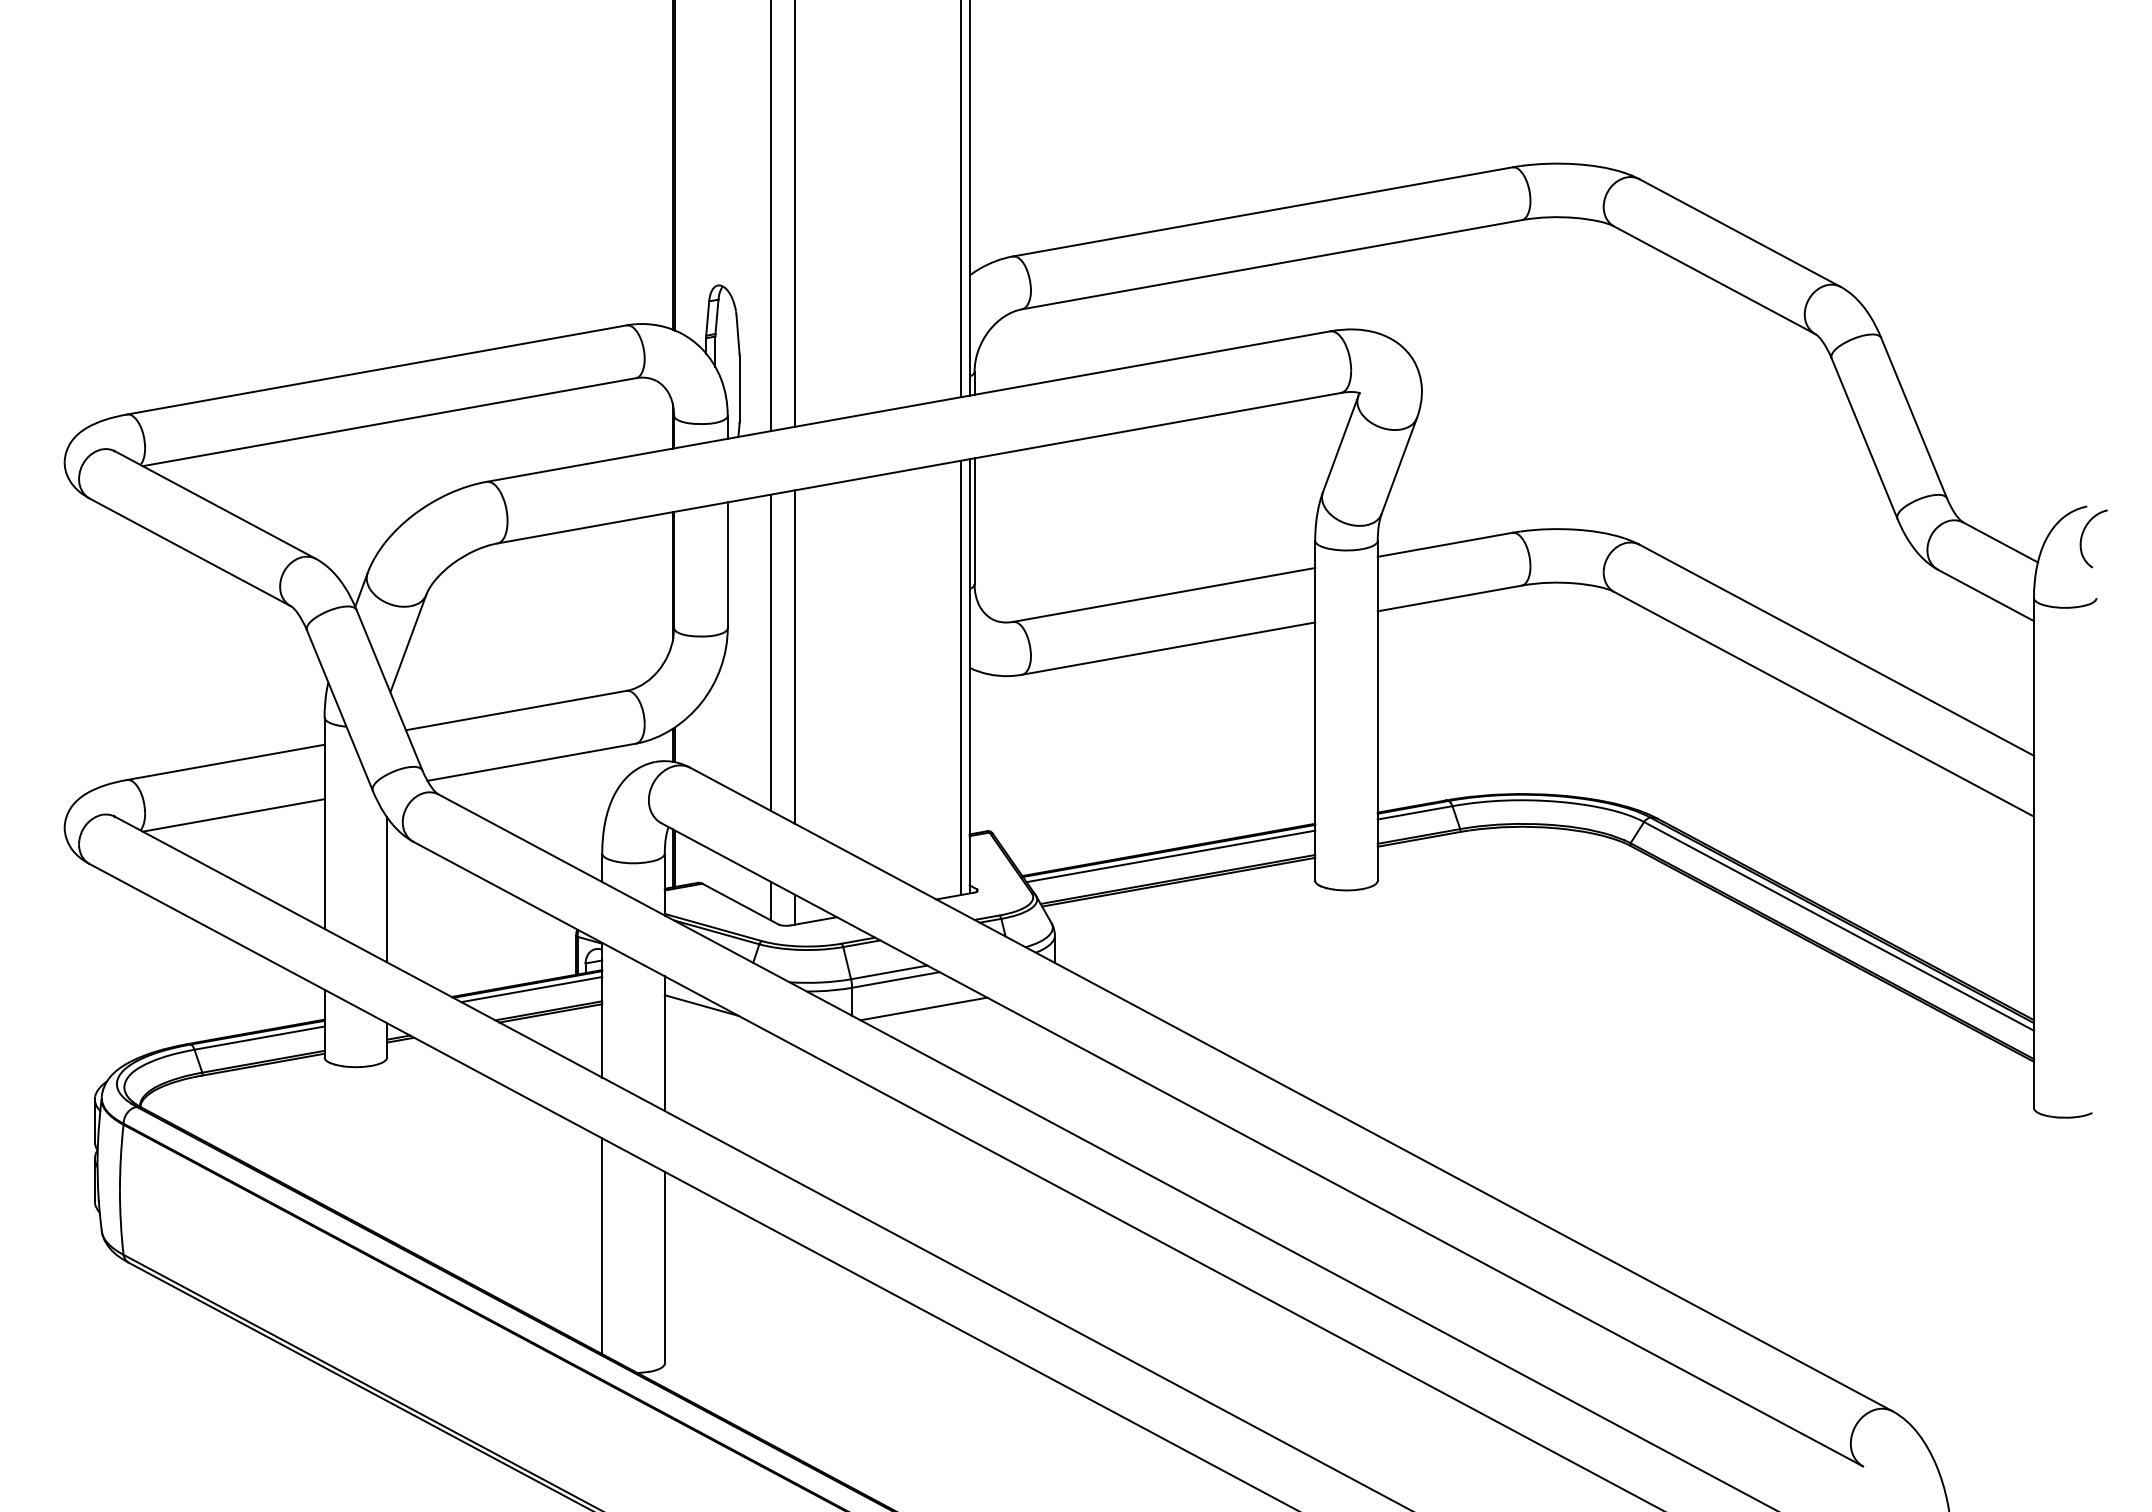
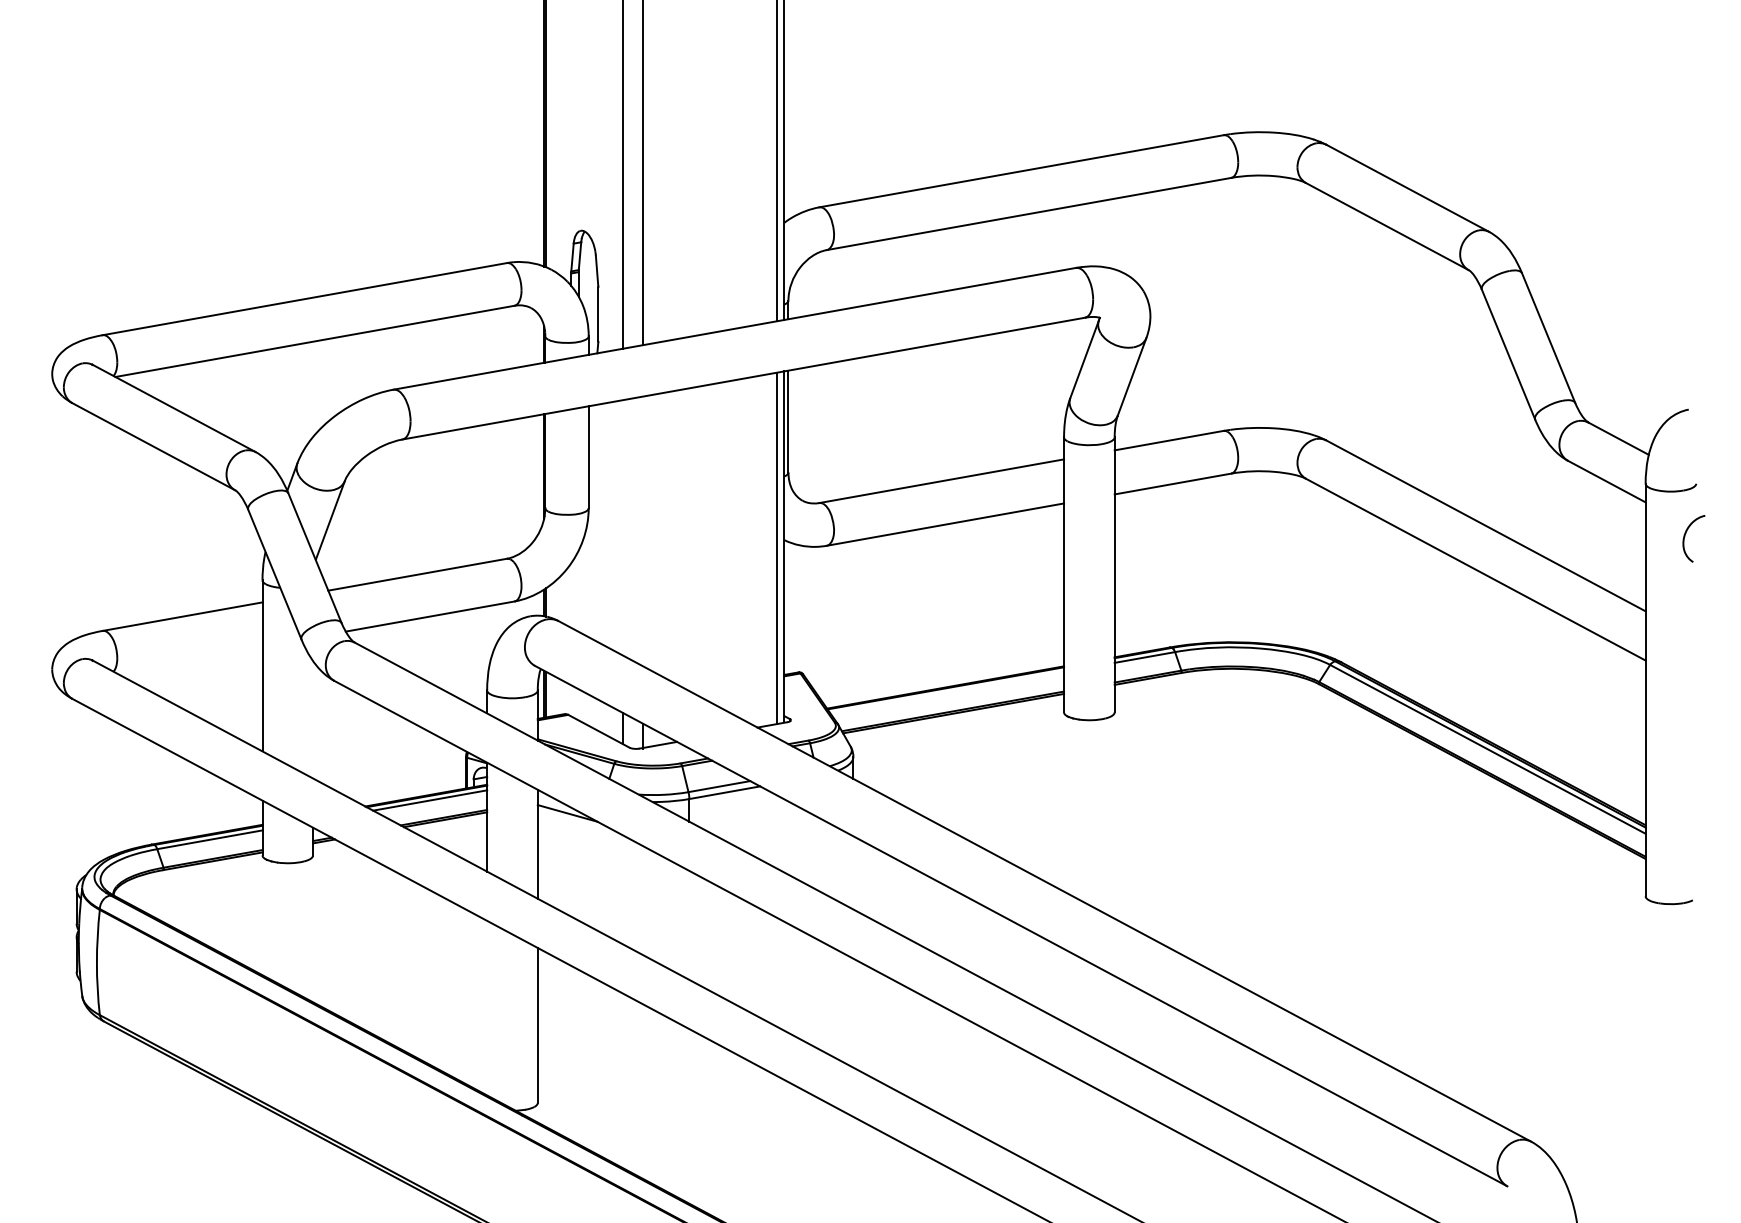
curve: (2083, 536) -> (1685, 536), moved
line: (770, 652) -> (623, 527), removed
line: (795, 657) -> (643, 531), removed
line: (233, 815) -> (188, 659), removed
line: (1171, 856) -> (947, 692), removed
line: (387, 889) -> (313, 719), removed
line: (923, 1009) -> (747, 816), removed
line: (602, 1245) -> (487, 1007), removed

